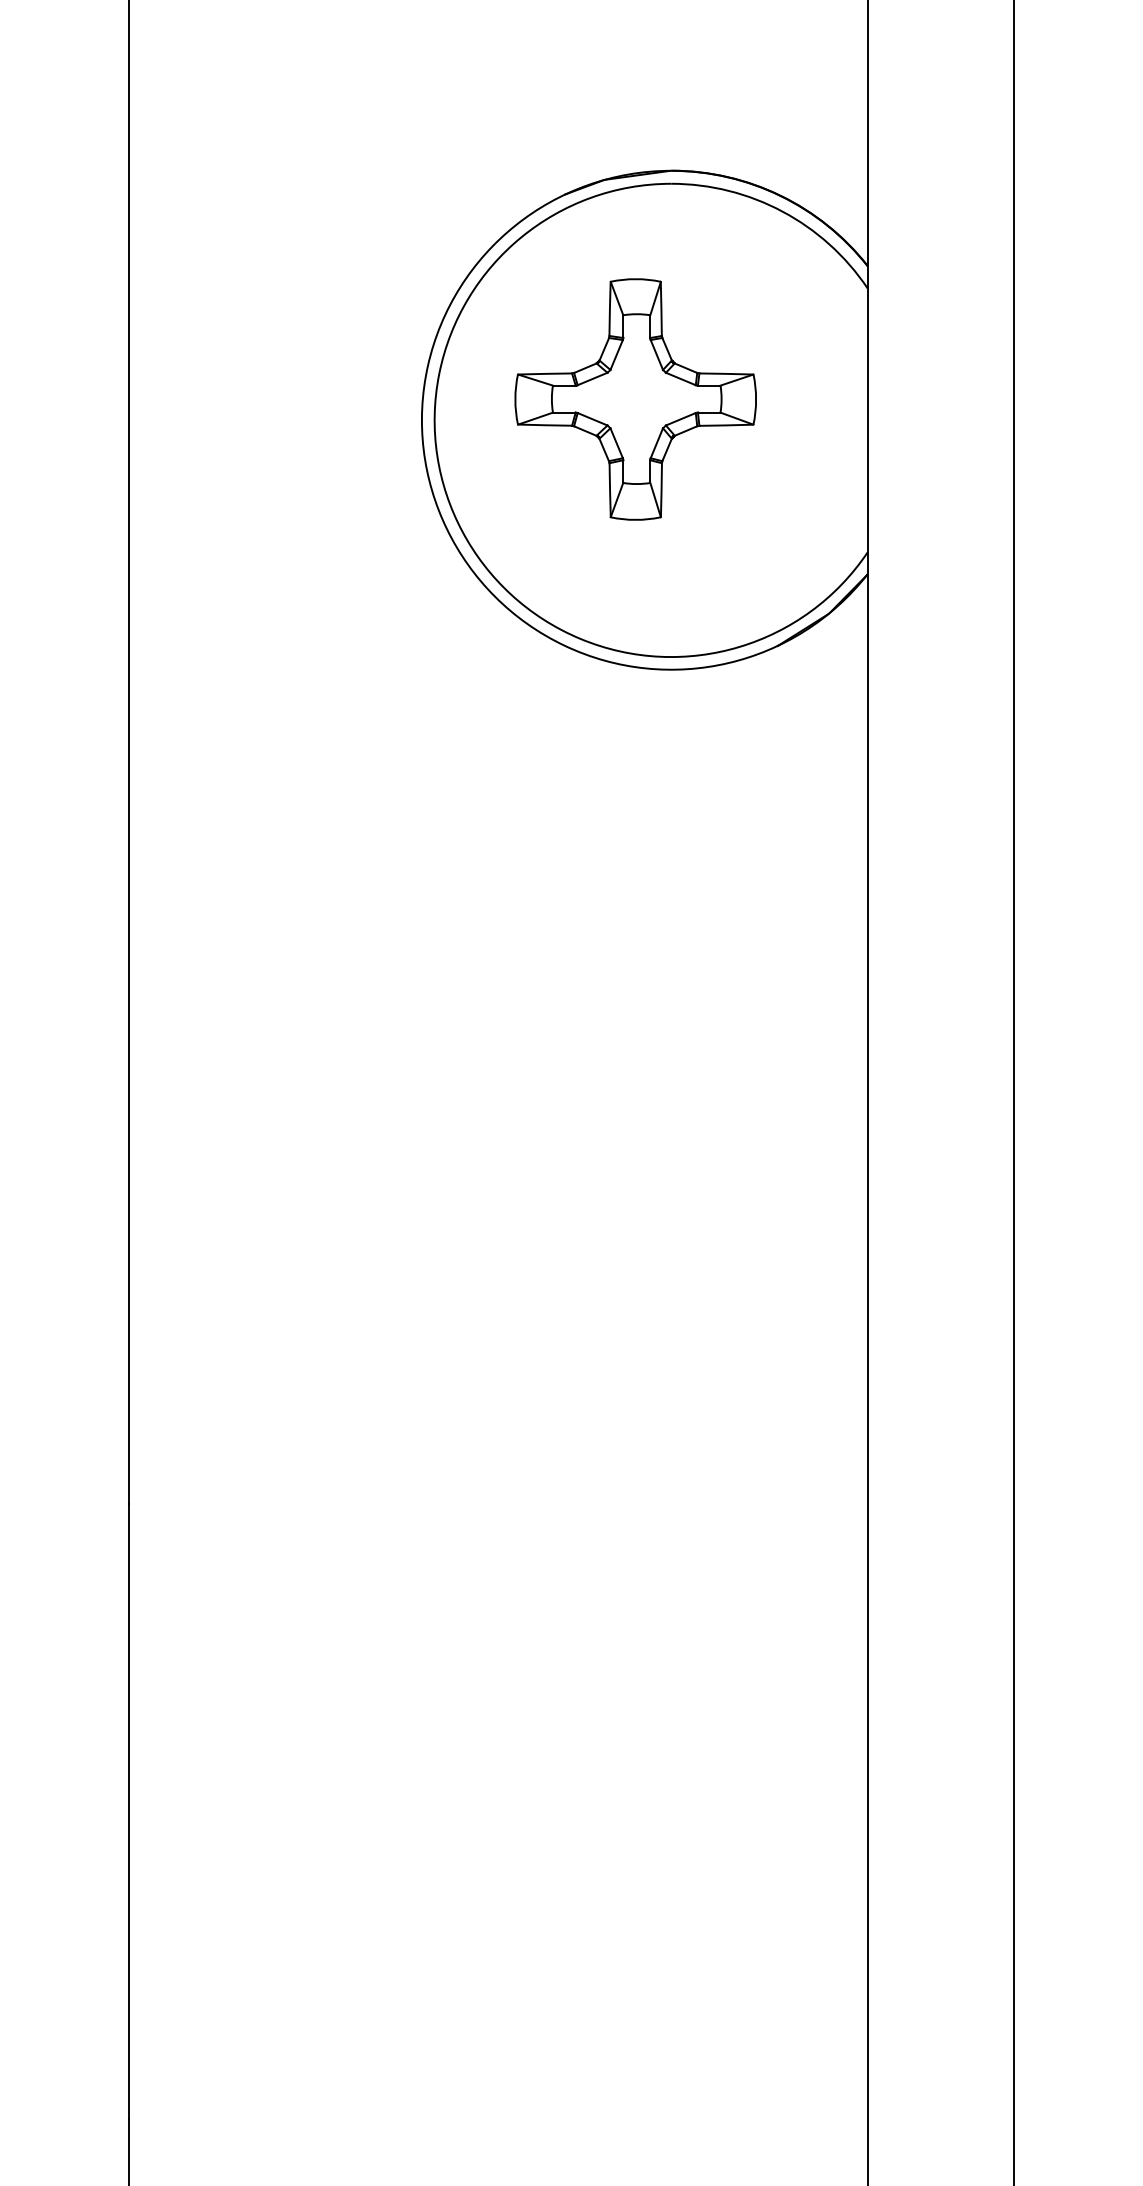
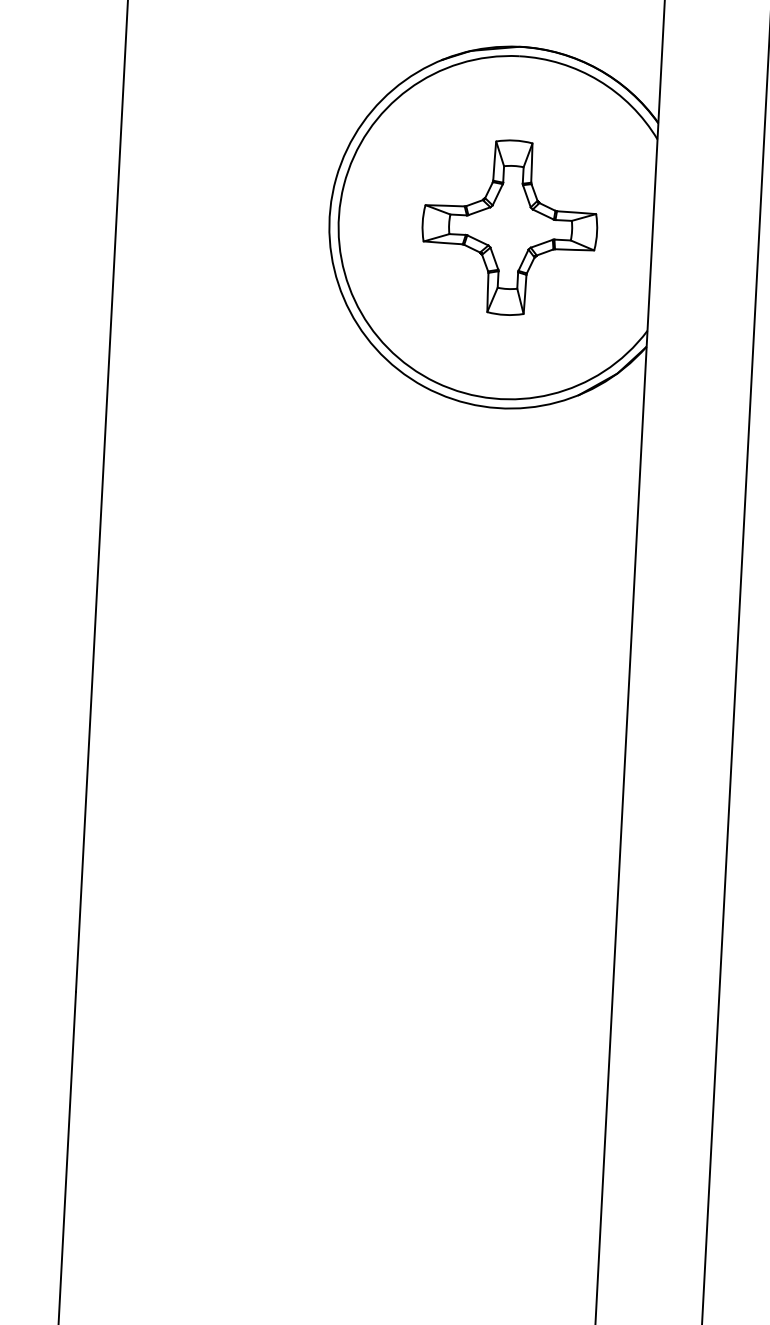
part: (635, 399) -> (509, 227), moved

